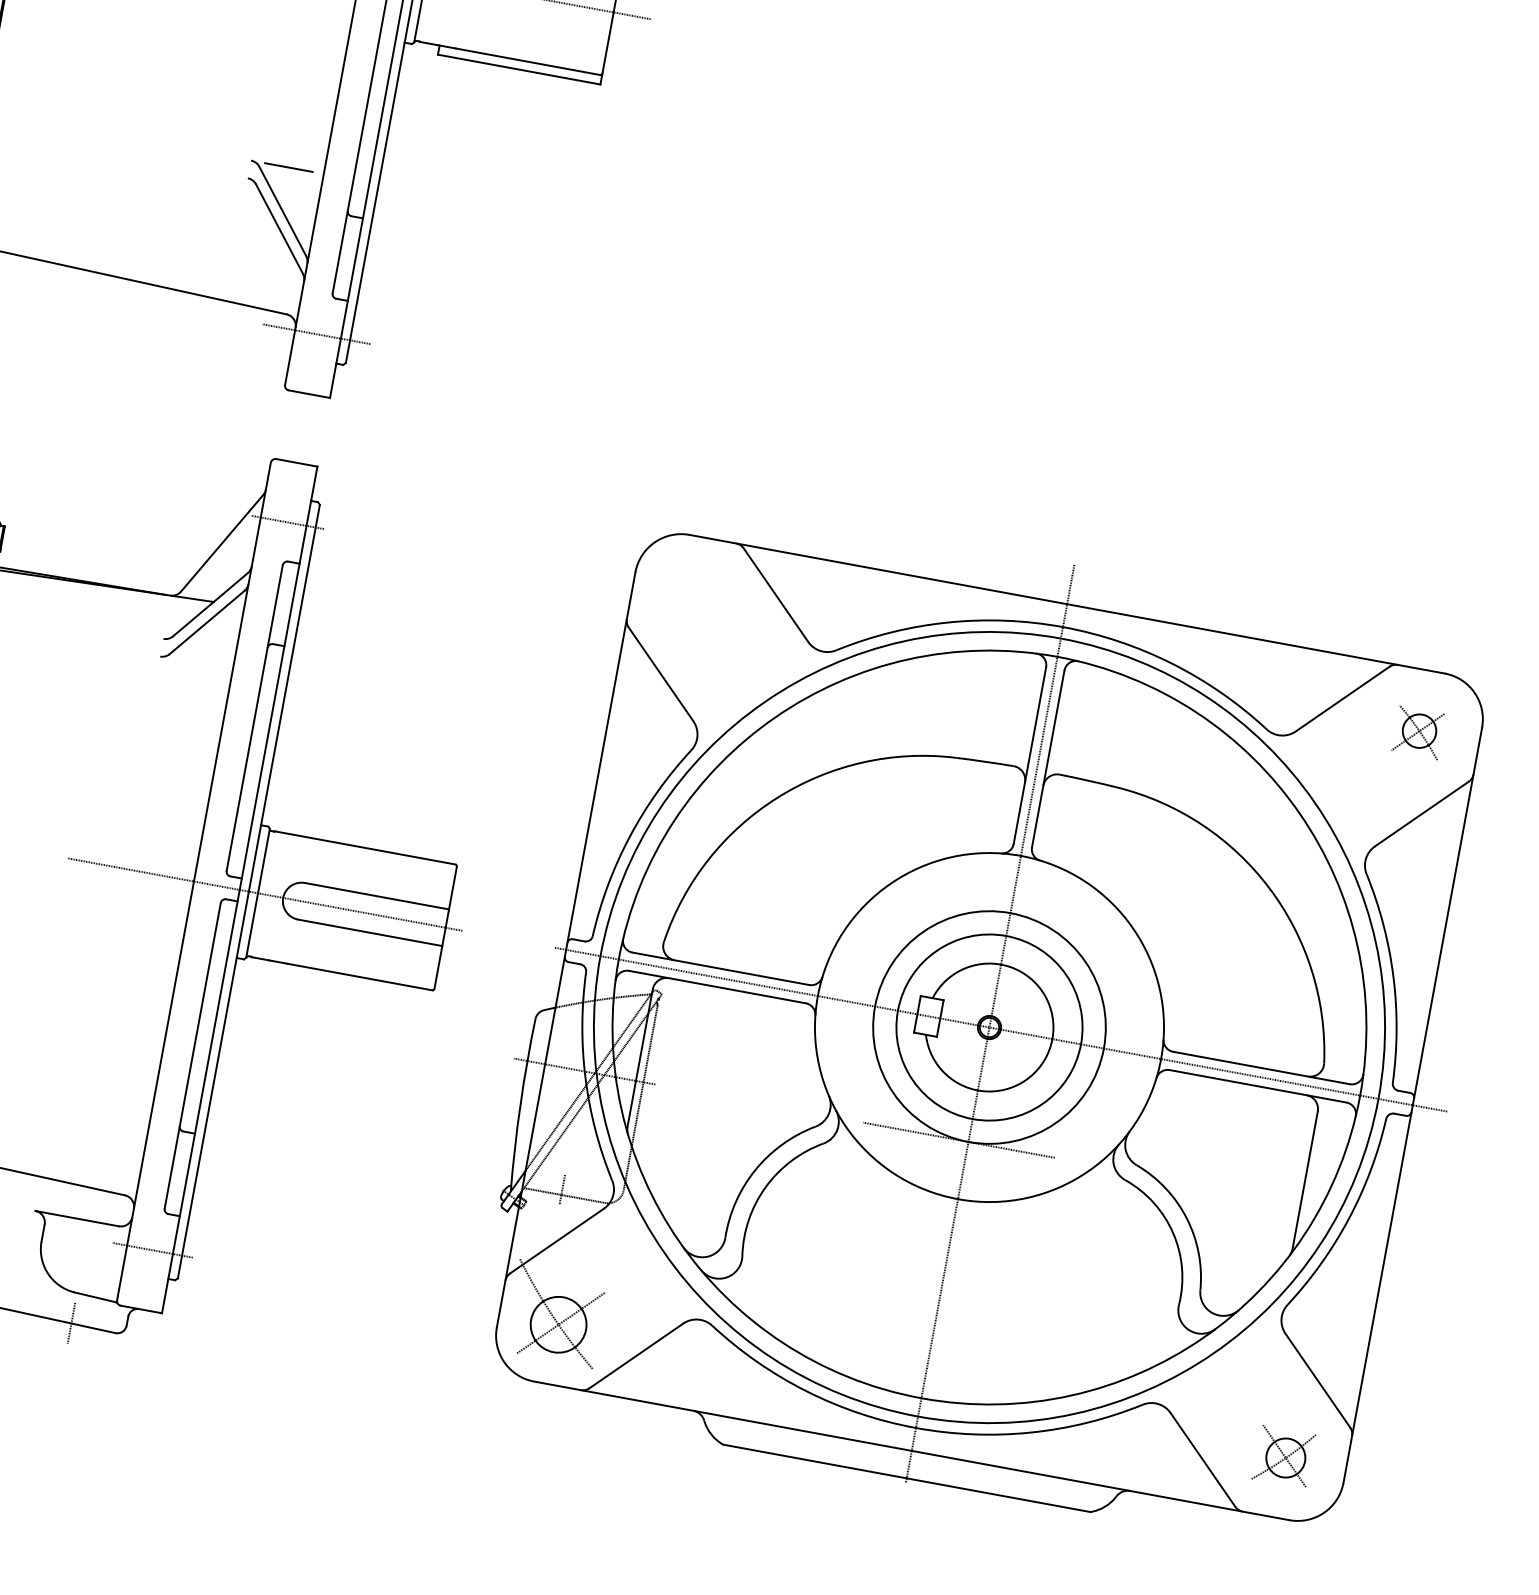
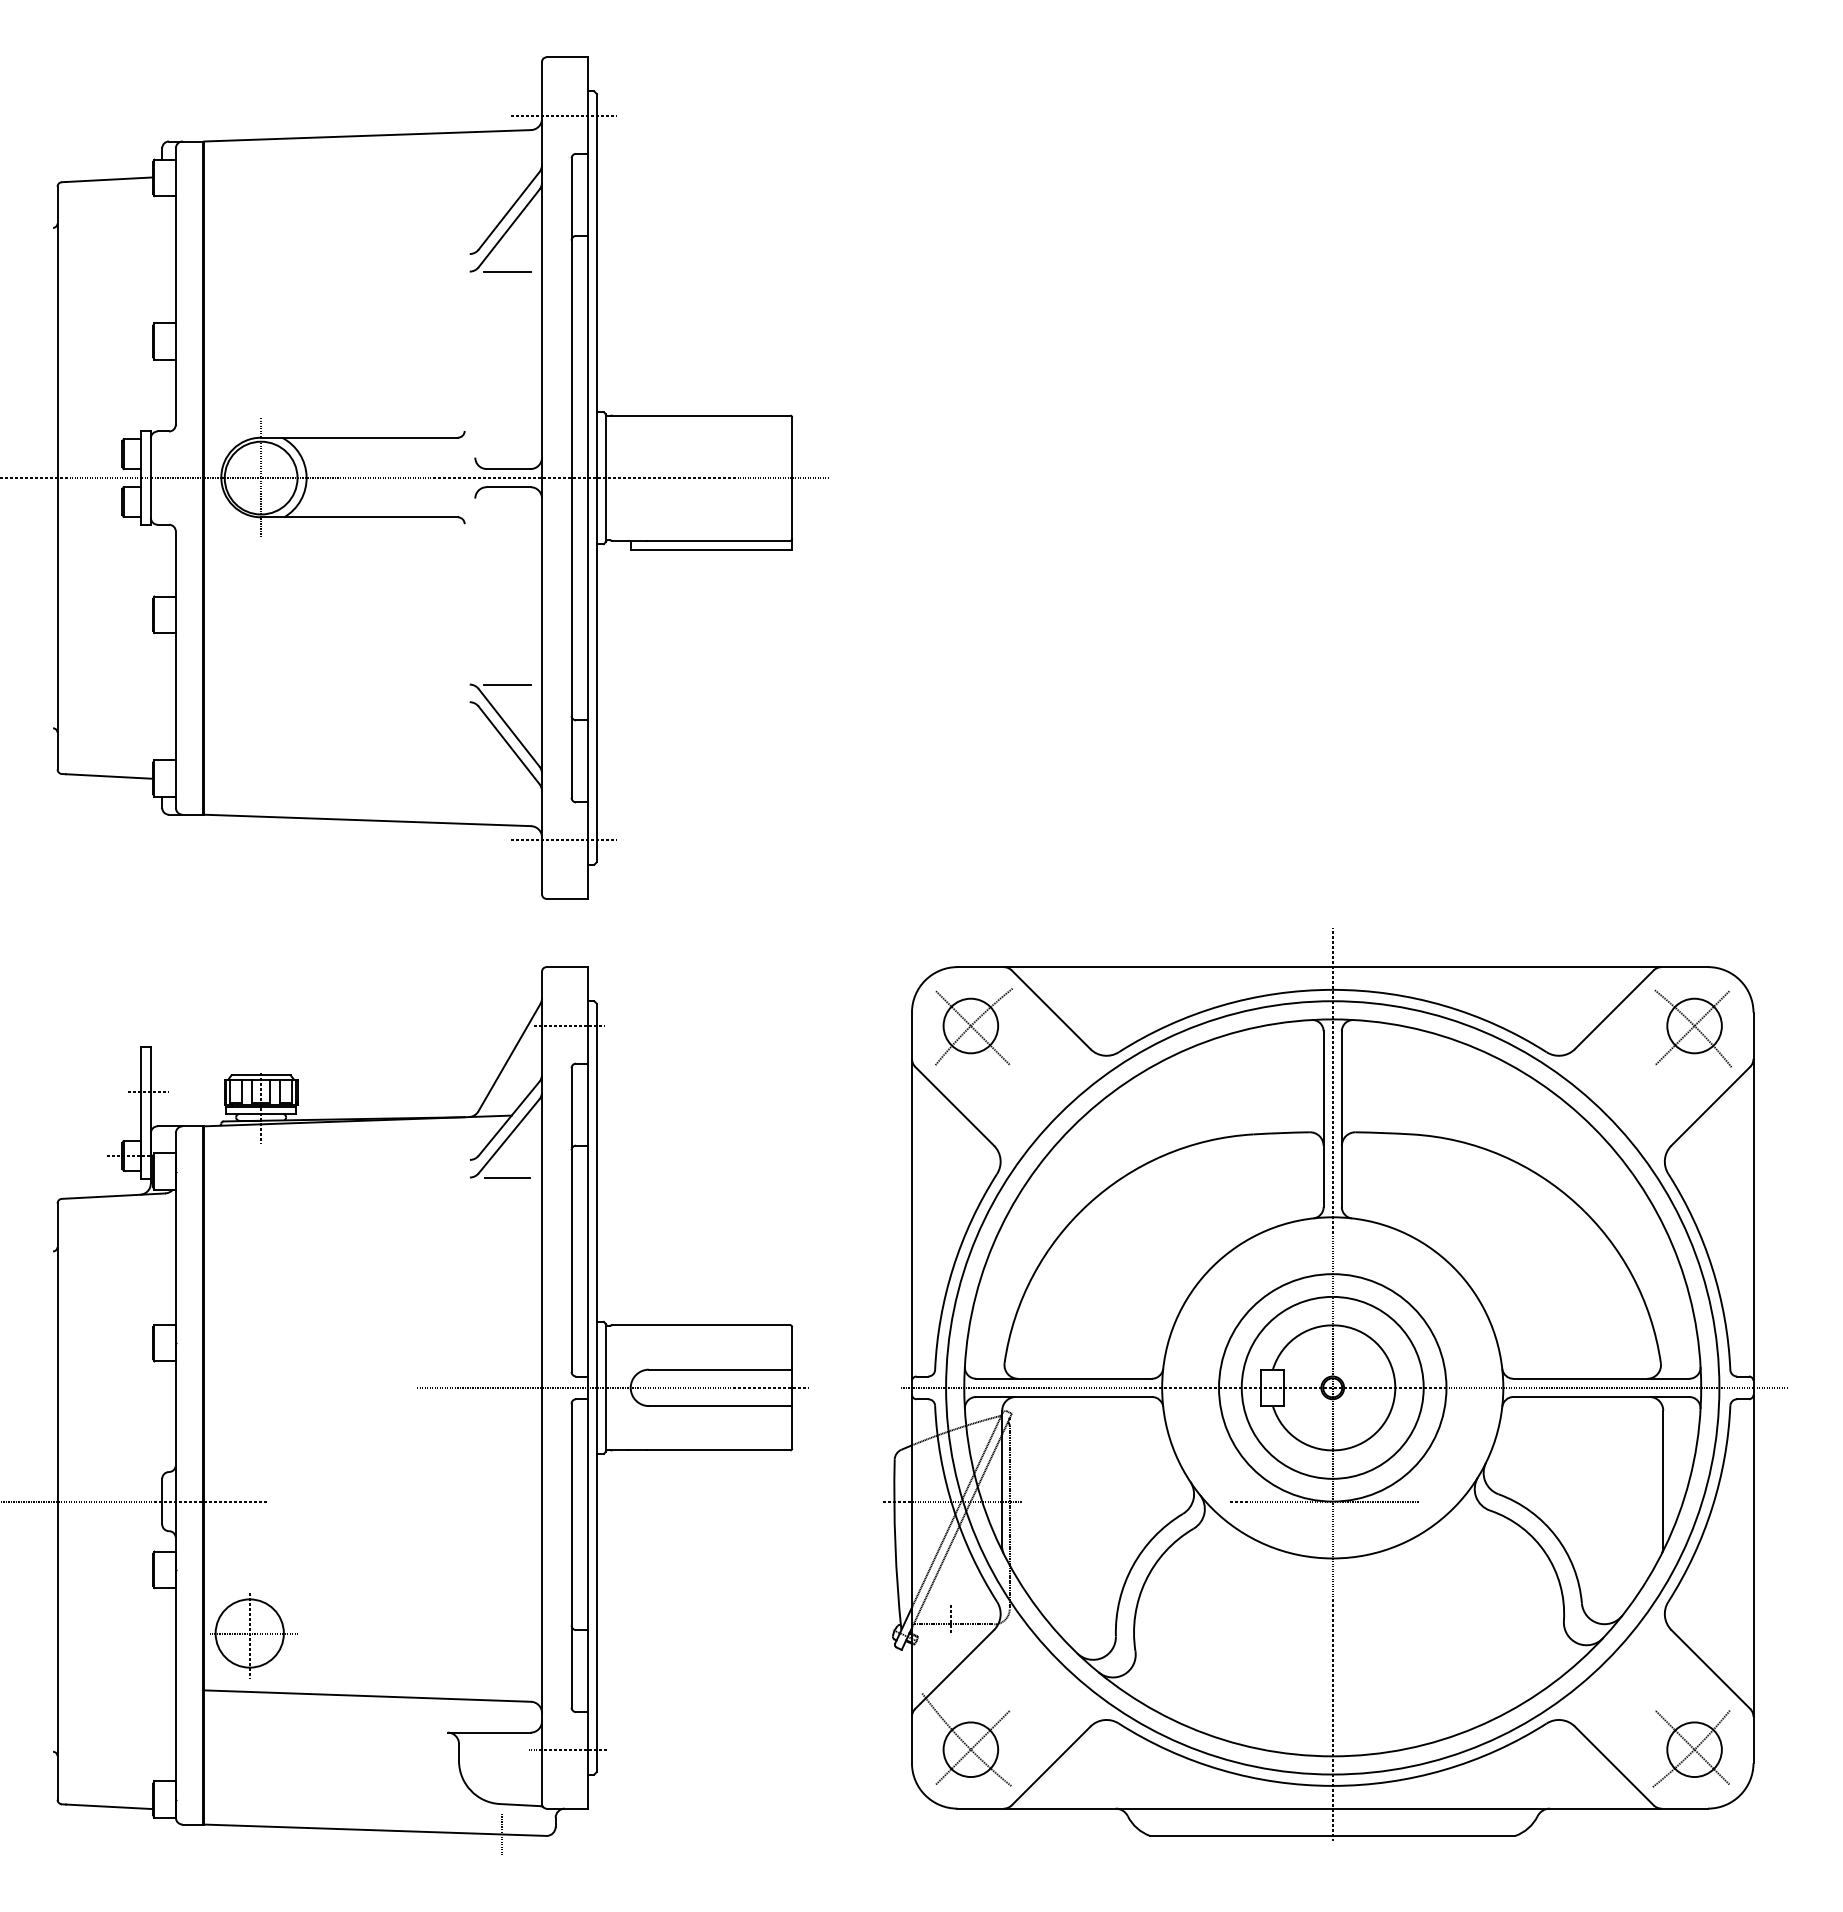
part: (694, 597) -> (973, 1026), added
line: (198, 663) -> (507, 1177), added
part: (1417, 732) -> (1692, 1028), size x1.67
part: (1283, 1456) -> (1691, 1748), size x1.43

